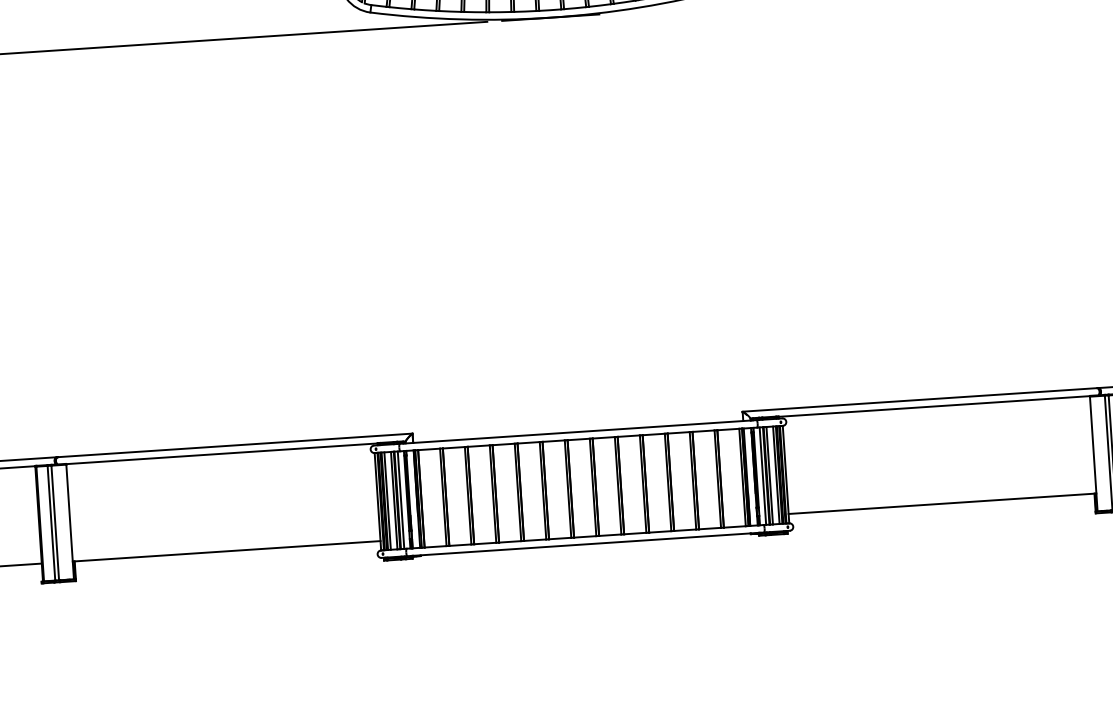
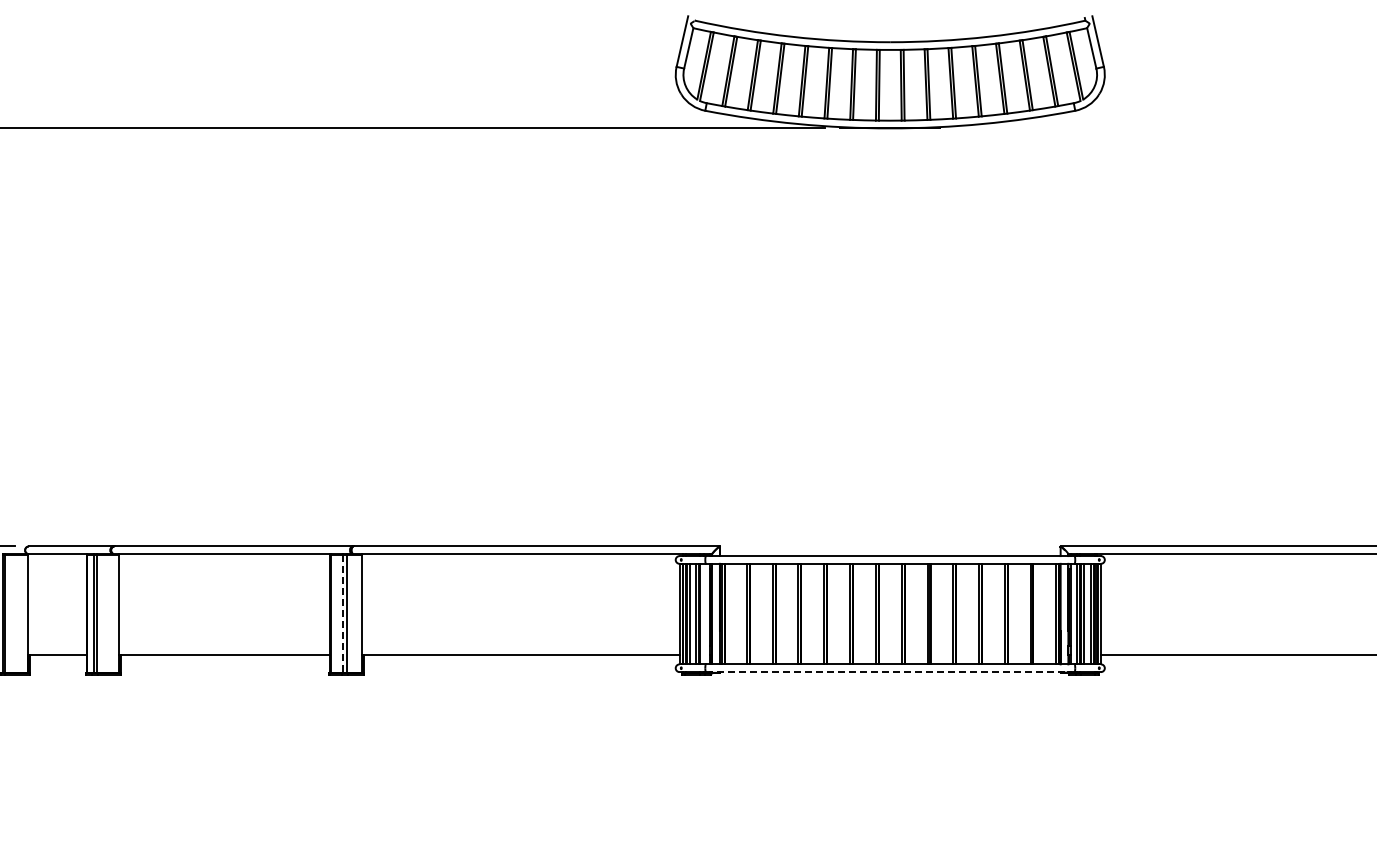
line: (401, 499) -> (703, 613), removed
line: (51, 523) -> (342, 614), solid -> dashed
line: (585, 544) -> (890, 672), solid -> dashed

